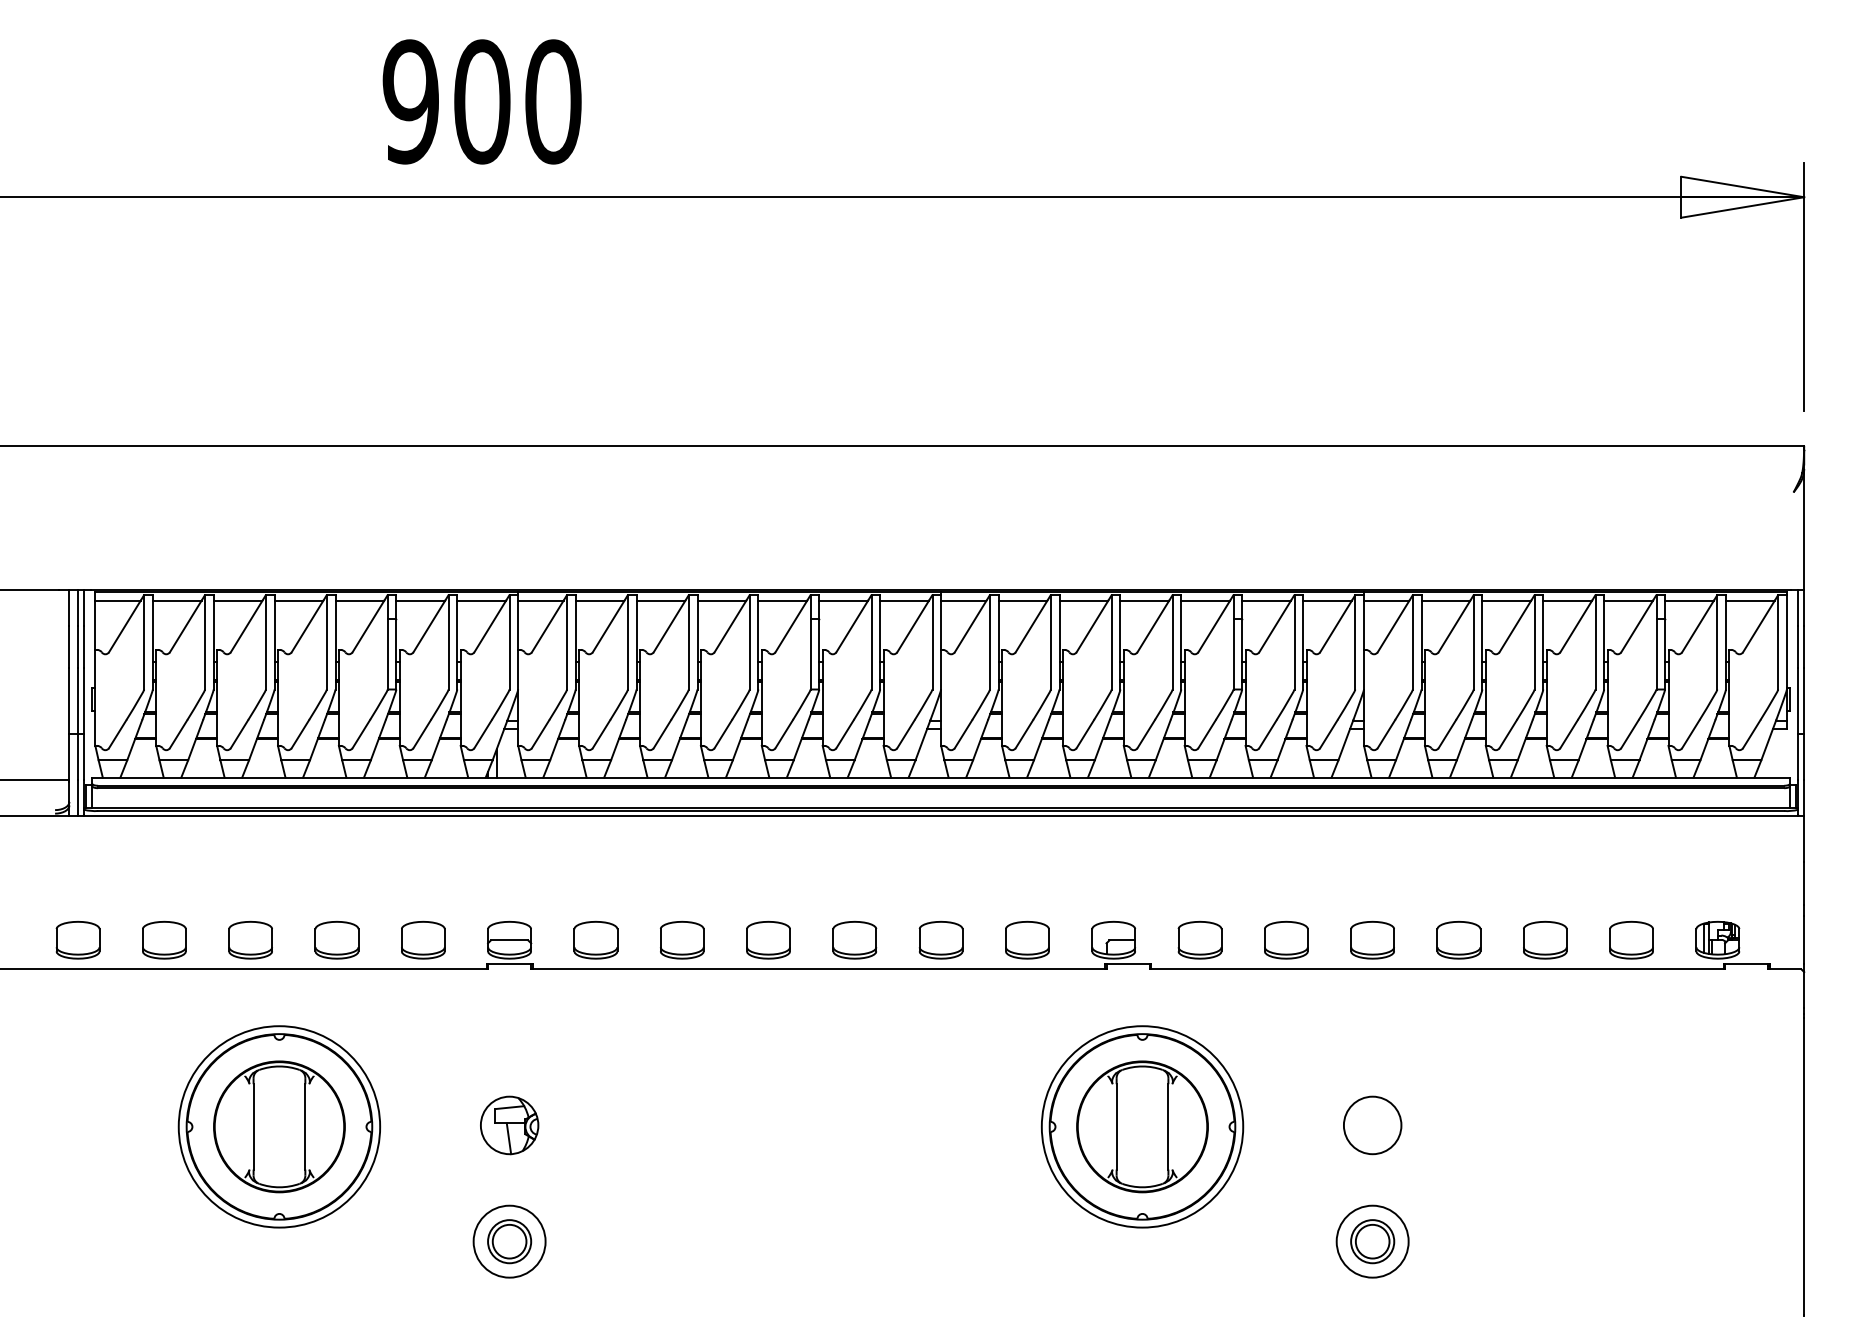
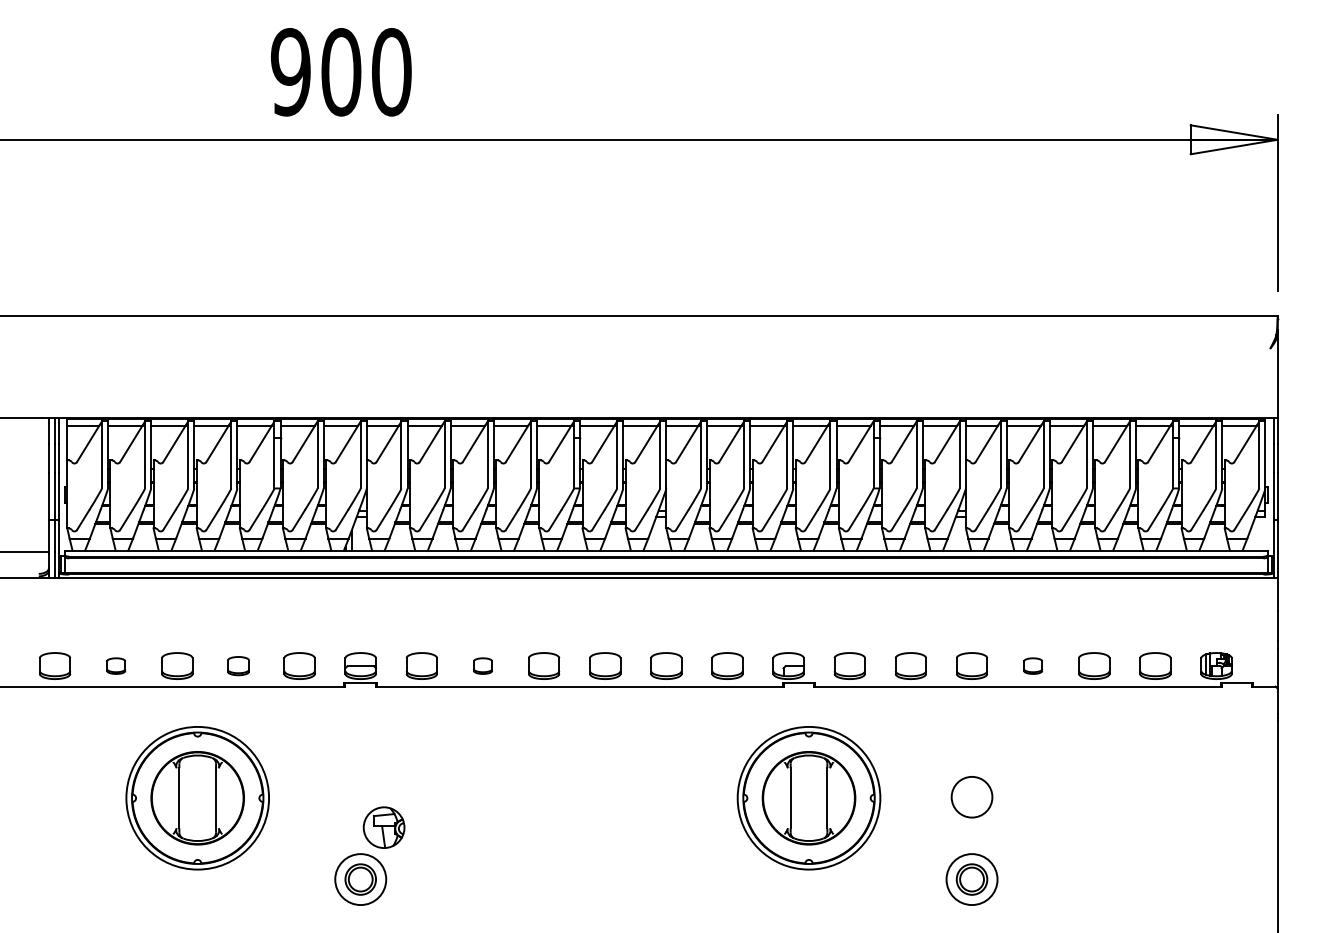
part: (164, 940) -> (116, 666), size x0.6
part: (336, 940) -> (238, 666), size x0.7
part: (682, 940) -> (483, 666), size x0.6
part: (1458, 940) -> (1032, 666), size x0.6
part: (509, 1125) -> (384, 827), moved

